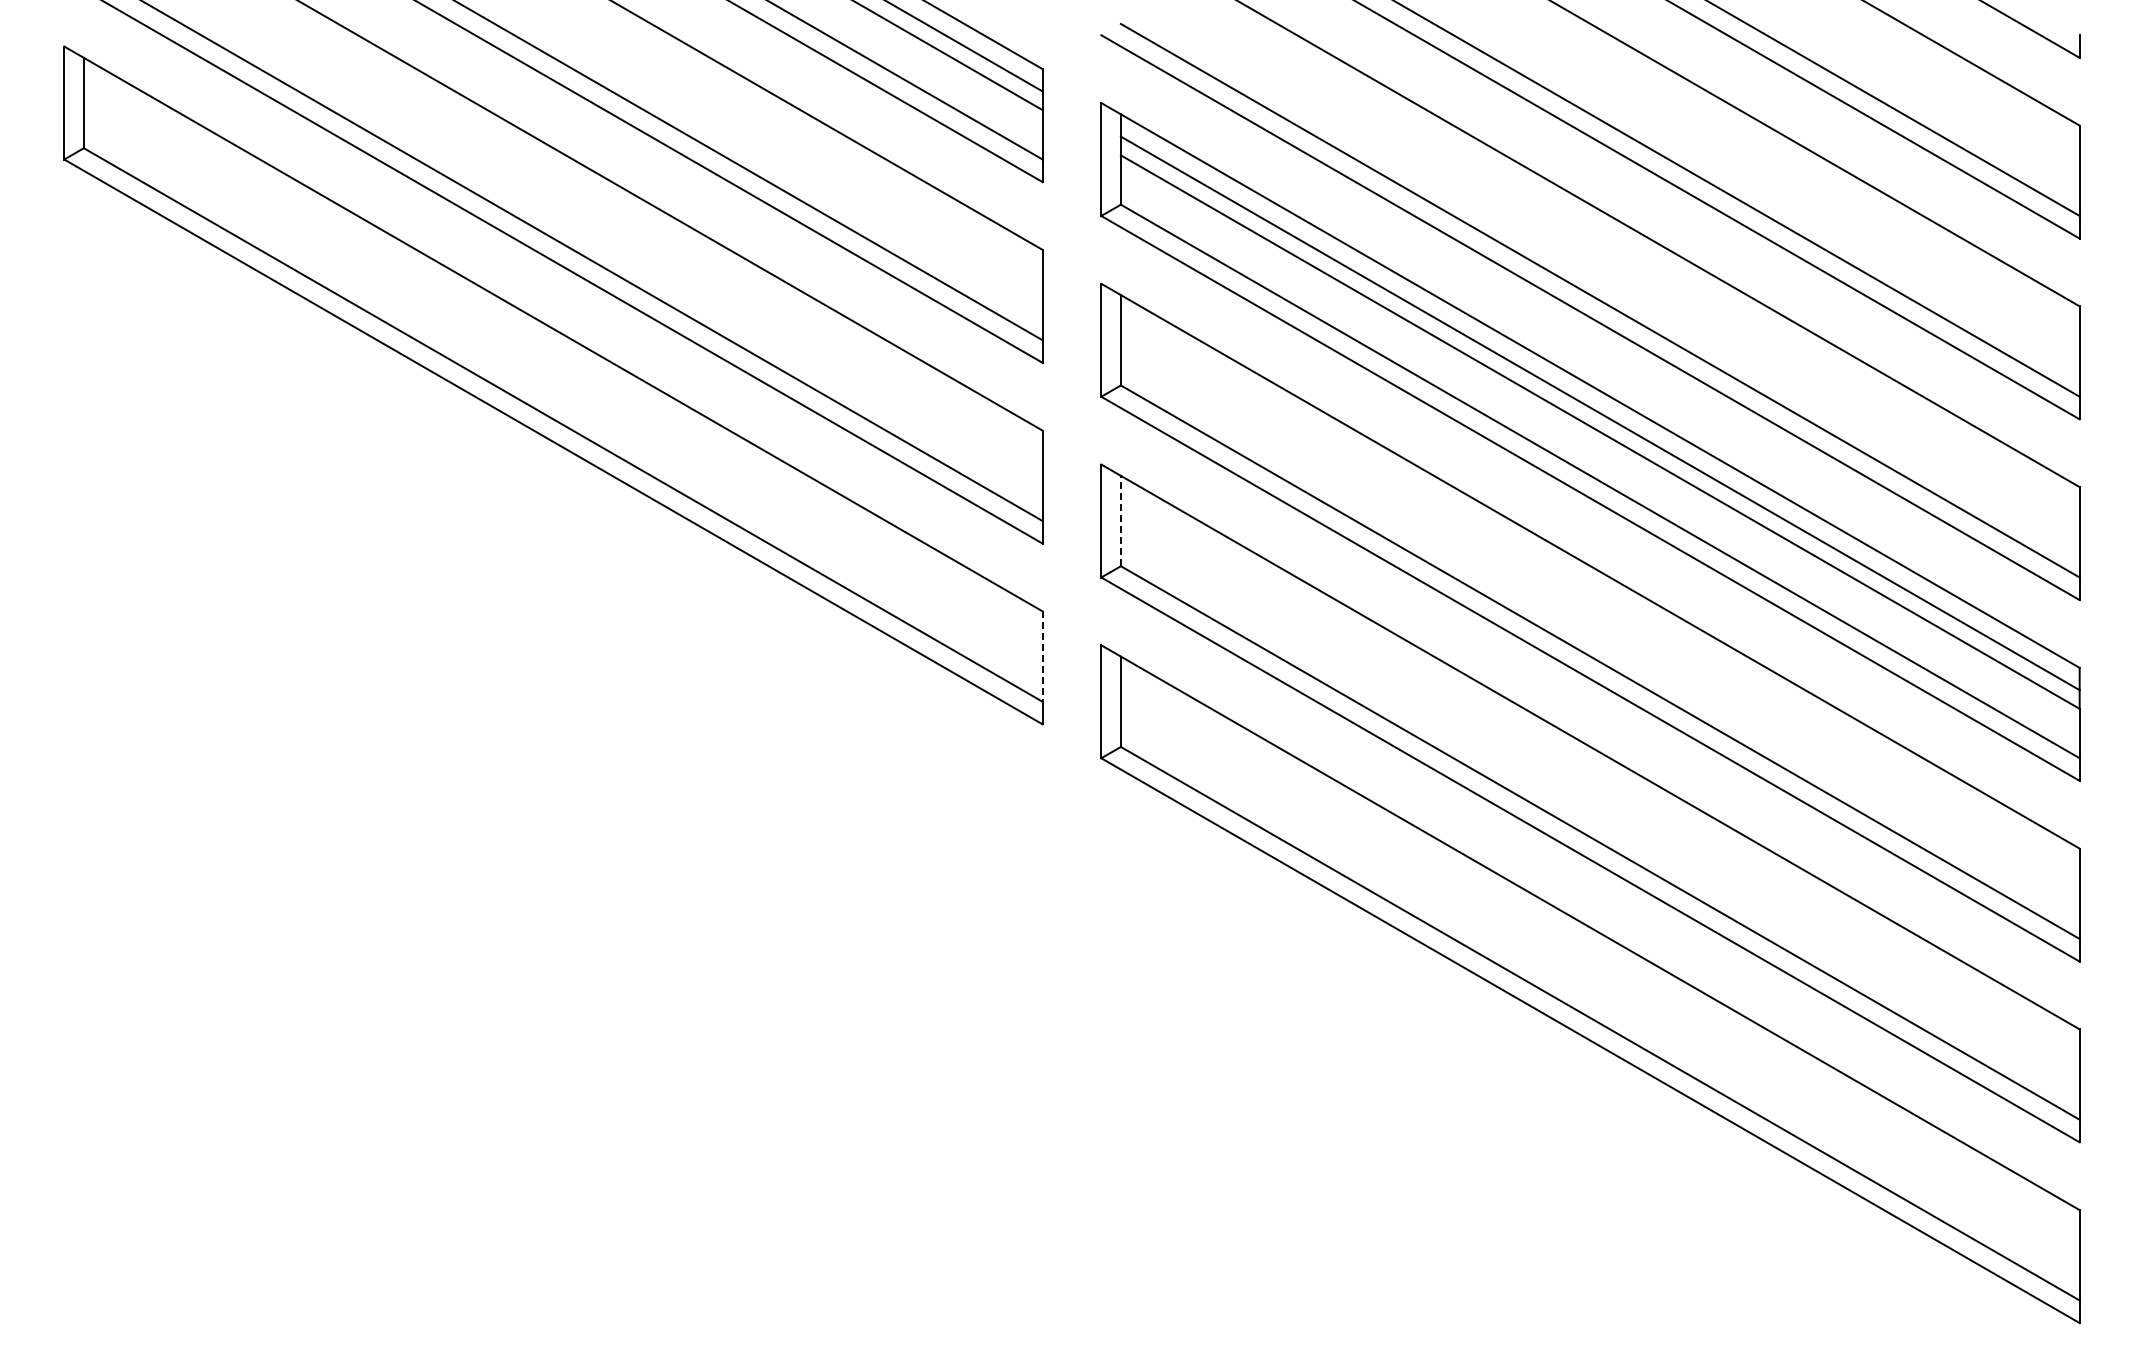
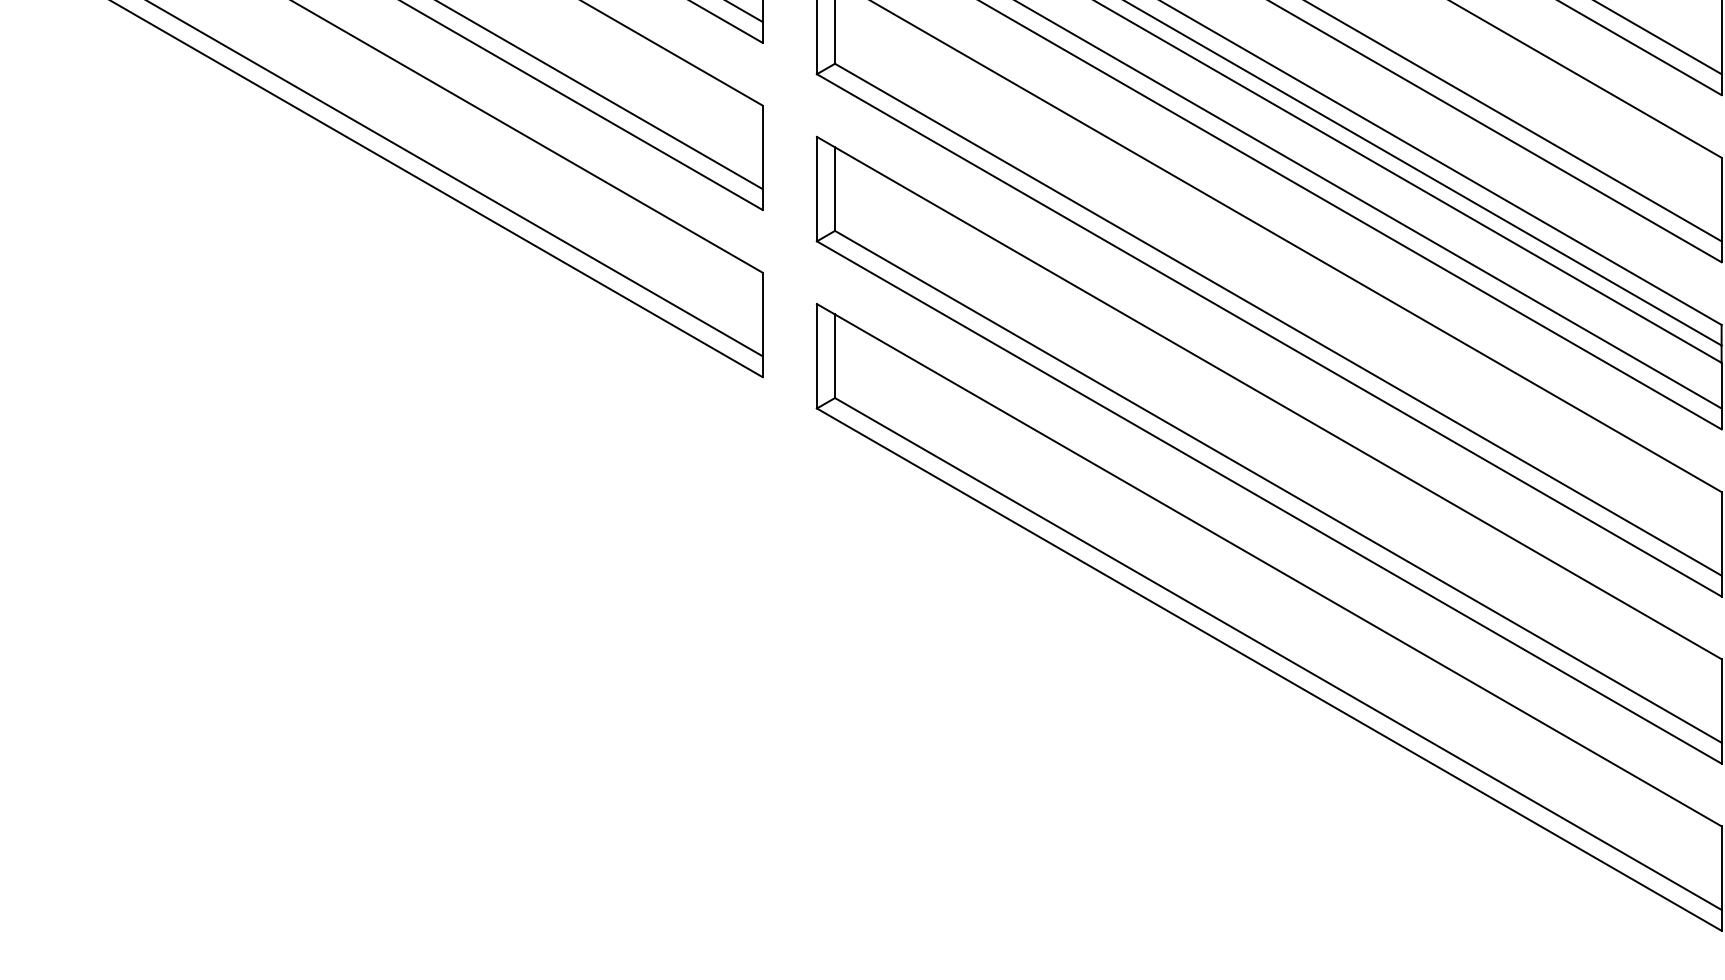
line: (1120, 520) -> (834, 188), dashed -> solid
line: (1042, 657) -> (762, 315), dashed -> solid

